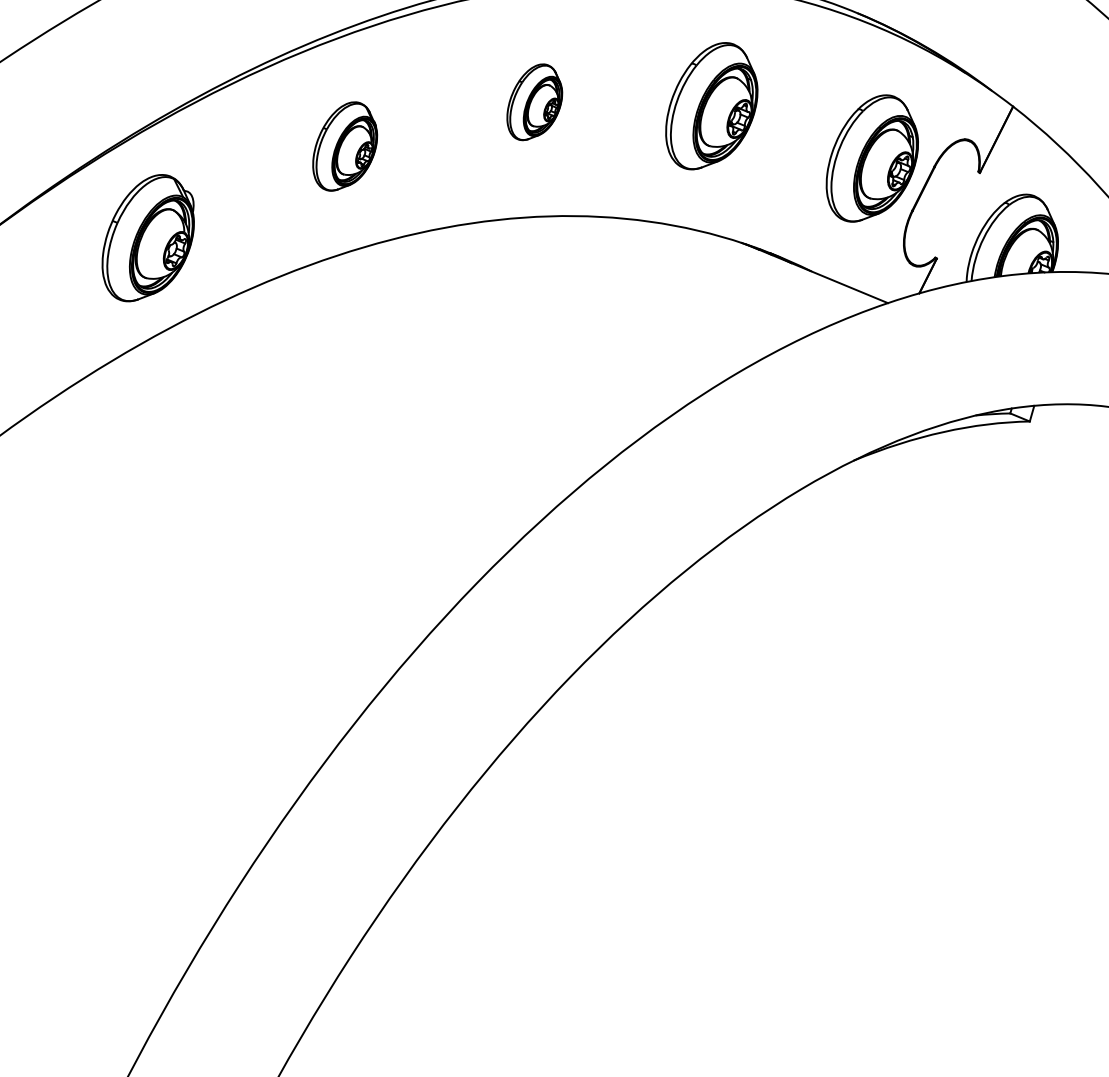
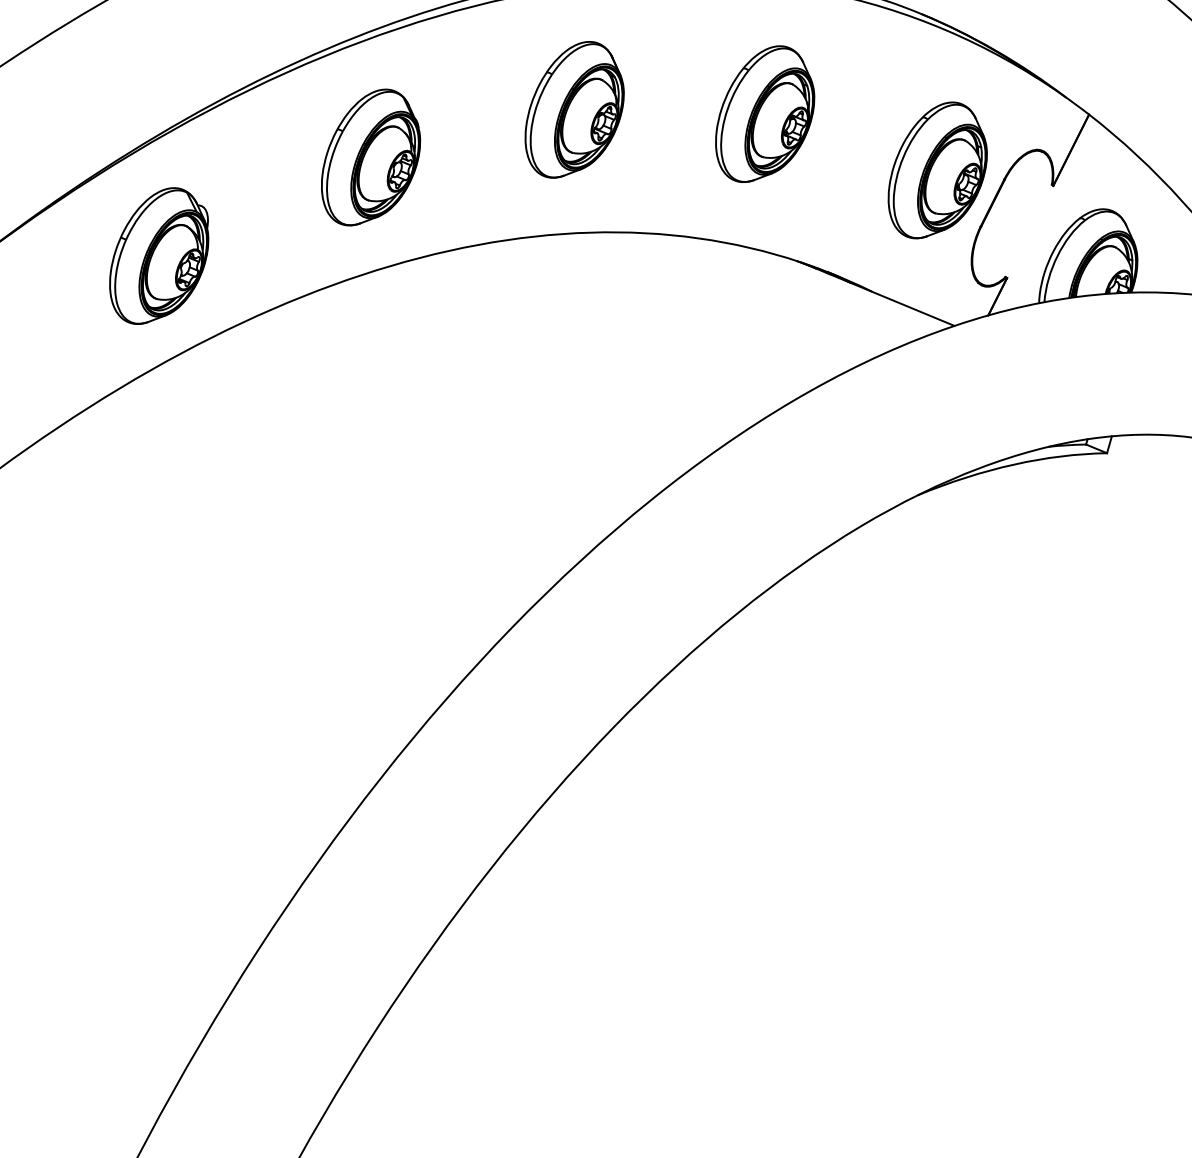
part: (534, 102) -> (574, 110), size x1.67
part: (344, 146) -> (370, 157), size x1.43

